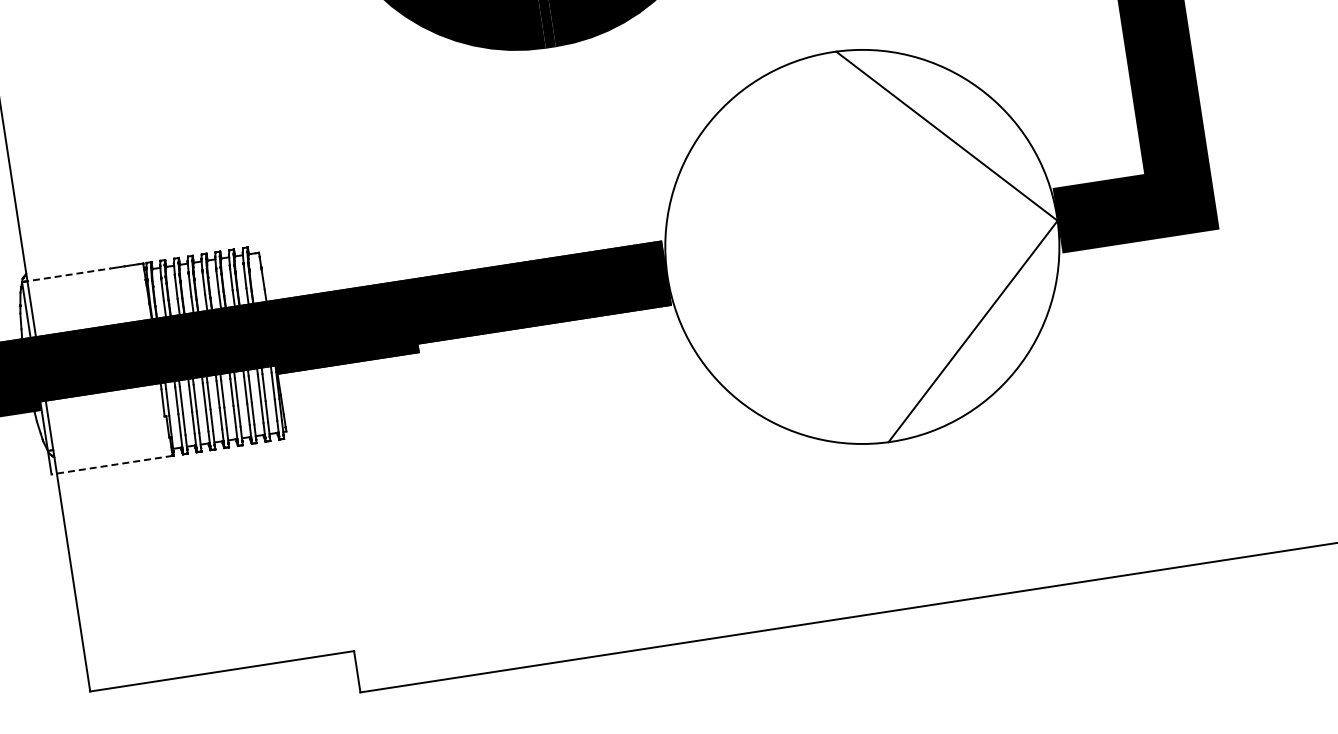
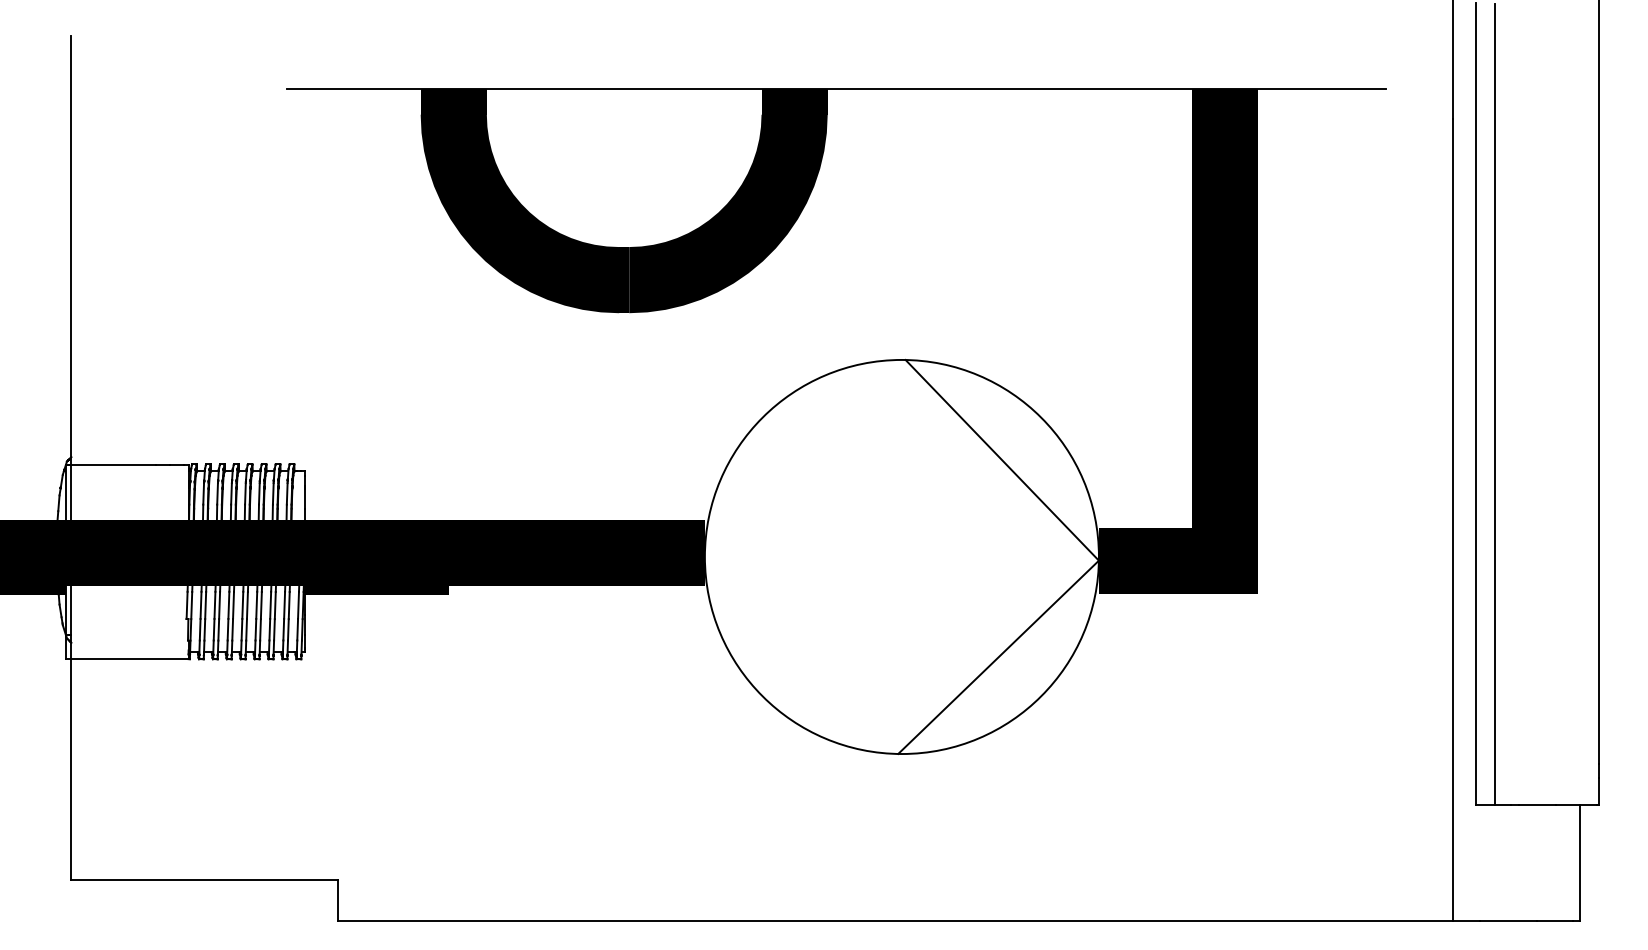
line: (66, 275) -> (110, 464), dashed -> solid
line: (111, 465) -> (126, 659), dashed -> solid

